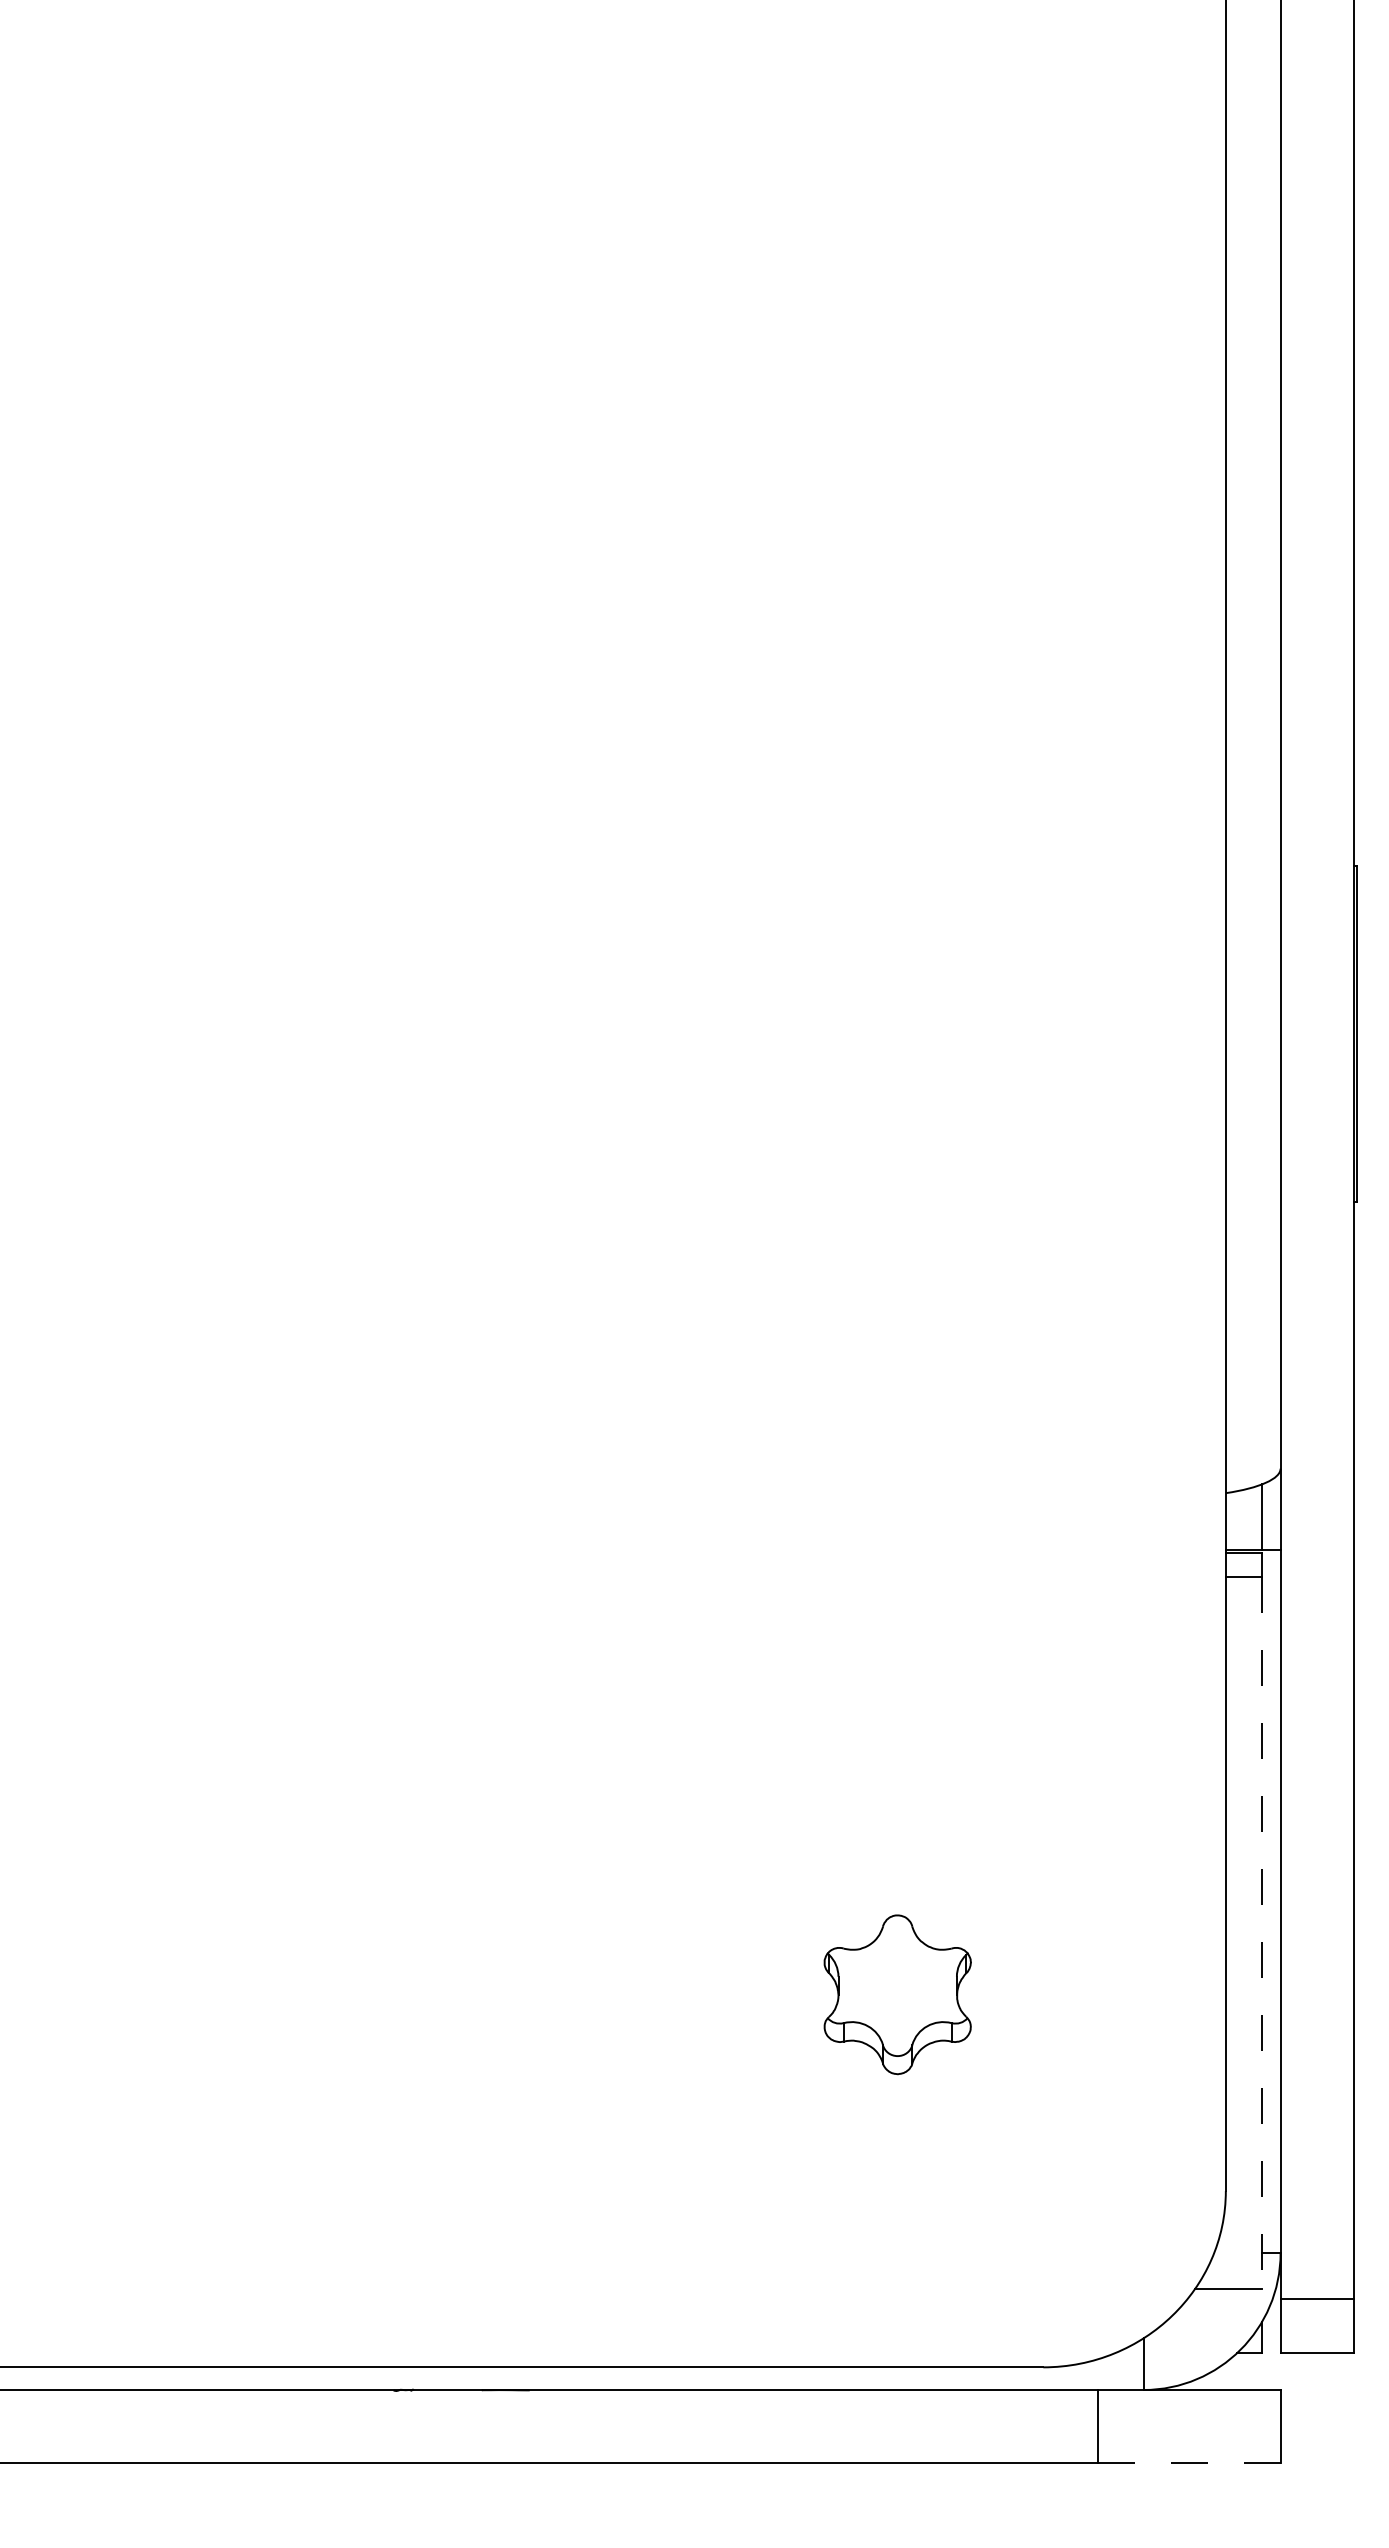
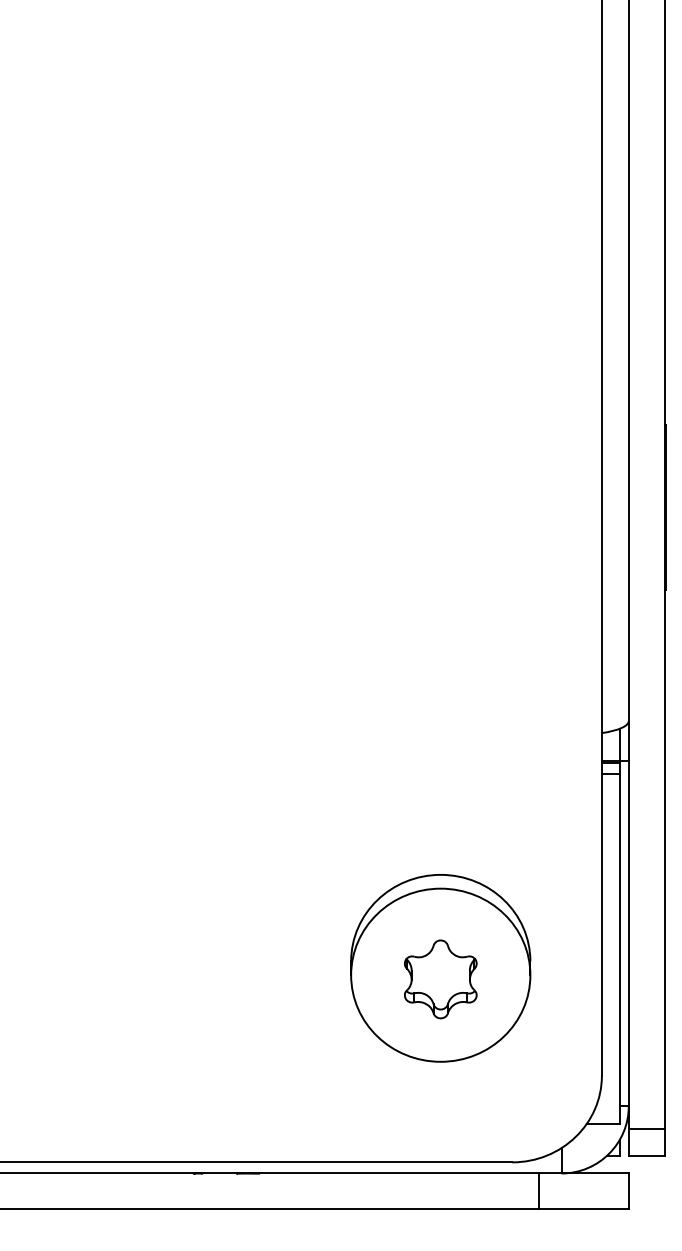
line: (1261, 1931) -> (619, 948), dashed -> solid
part: (897, 1972) -> (440, 968), added
line: (1188, 2463) -> (583, 1209), dashed -> solid

